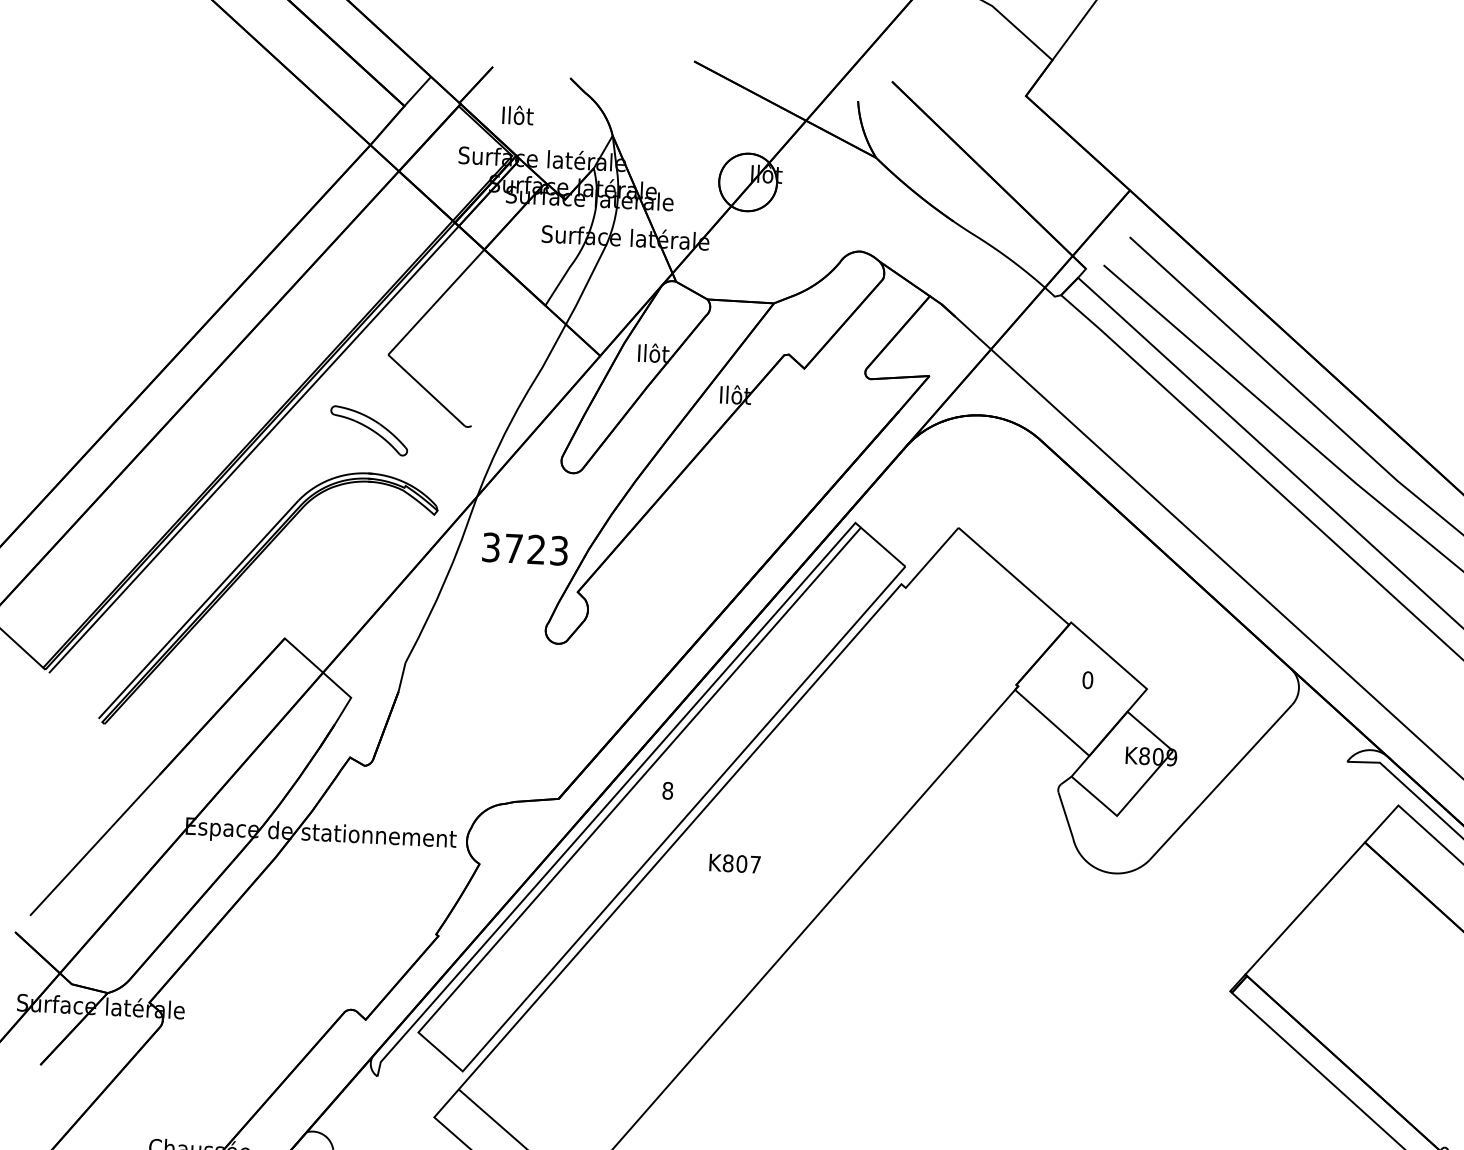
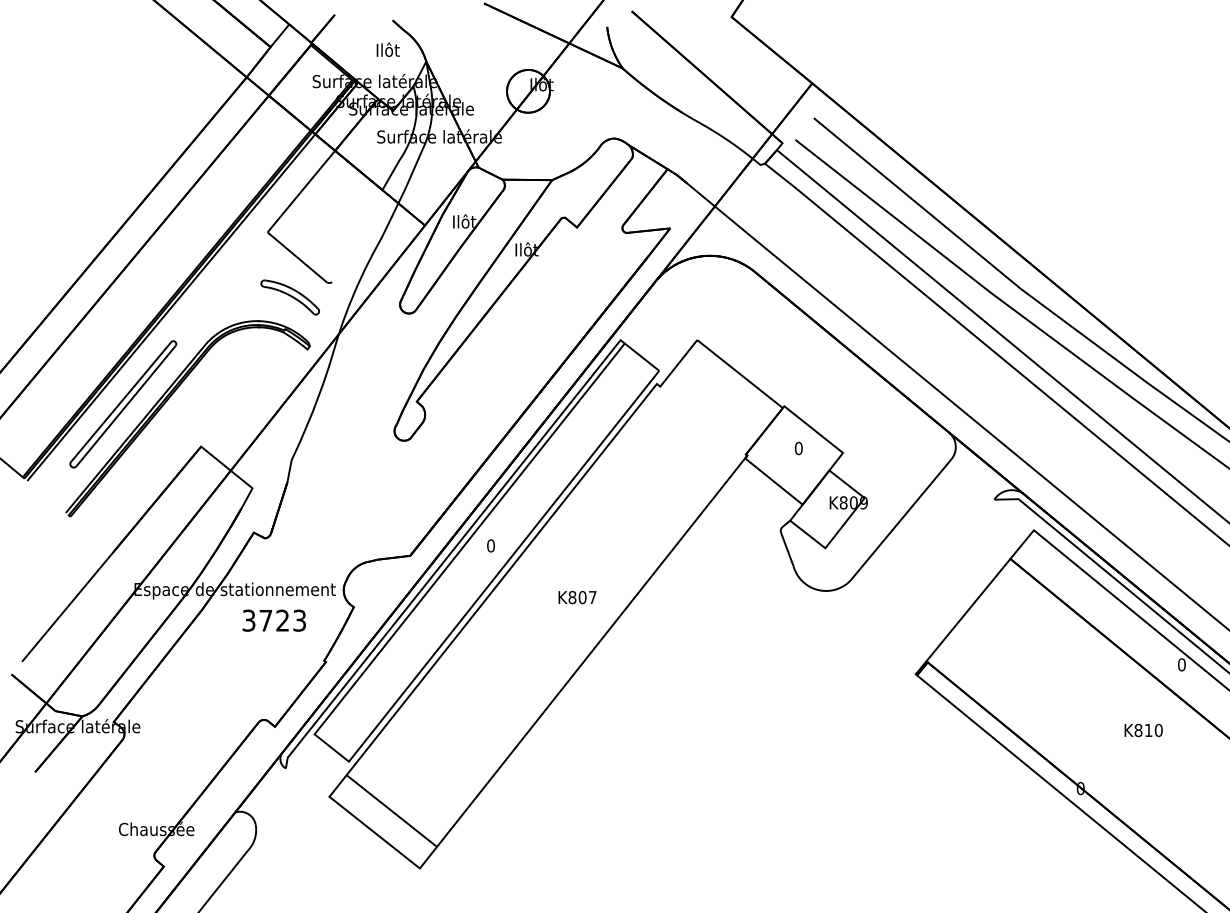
text: (517, 114) -> (387, 49), moved
part: (368, 430) -> (289, 297), moved
text: (524, 548) -> (273, 620), moved
part: (183, 576) -> (123, 404), added
text: (667, 790) -> (490, 545), 8 -> 0
text: (735, 863) -> (577, 597), moved

